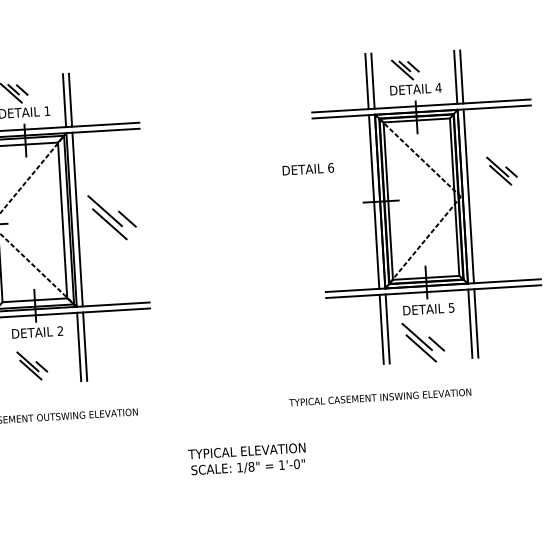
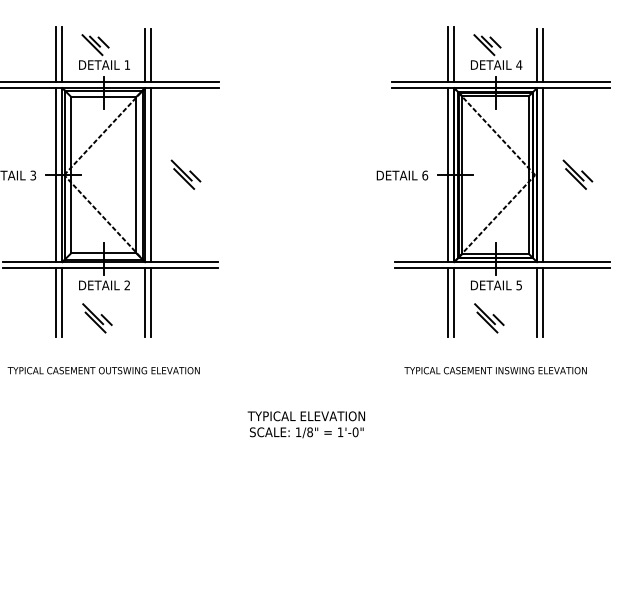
text: (308, 169) -> (402, 175), moved
part: (501, 170) -> (577, 174), moved
part: (111, 216) -> (185, 174), size x0.62
part: (423, 342) -> (489, 318), size x0.71
text: (380, 397) -> (495, 370), moved

